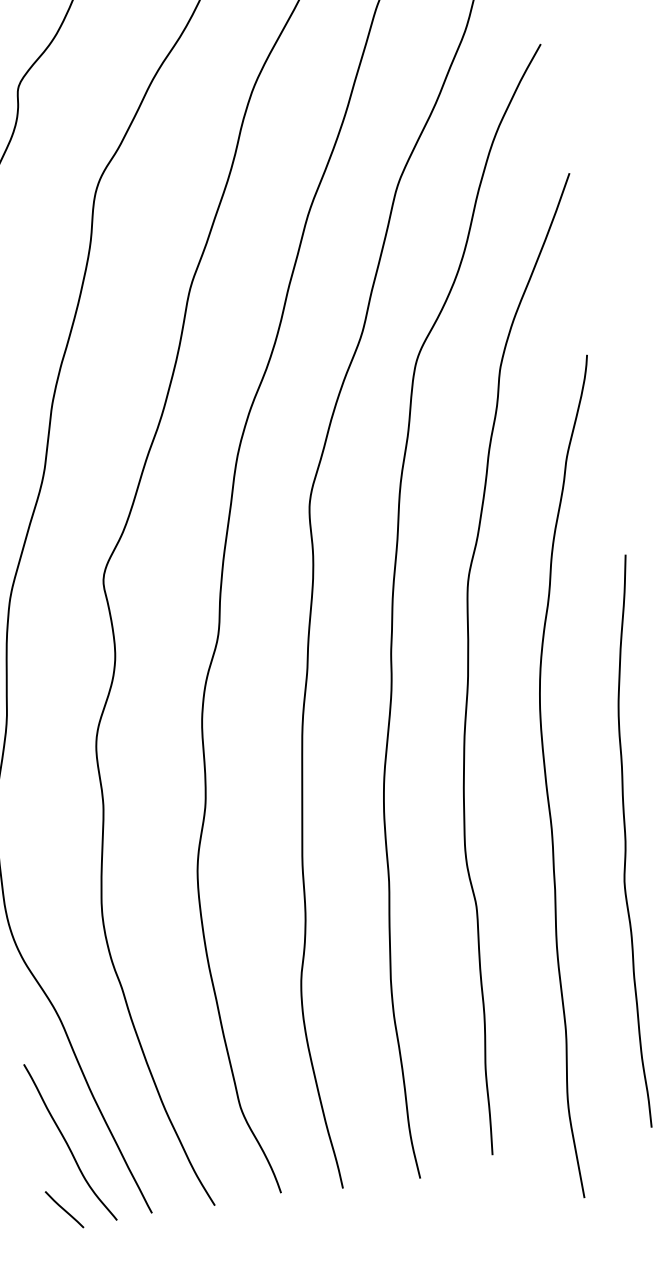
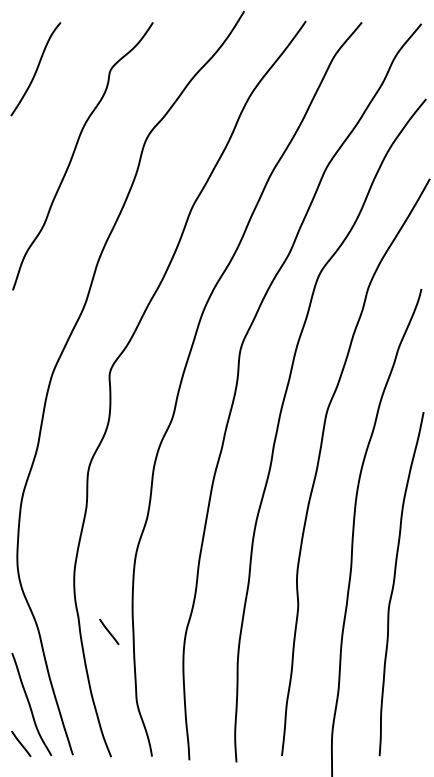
line: (176, 1001) -> (109, 631), added

